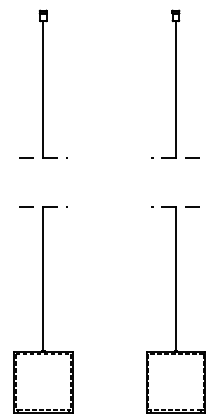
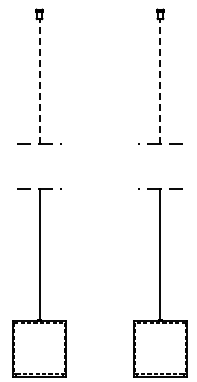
line: (43, 89) -> (39, 81), solid -> dashed
line: (175, 89) -> (160, 81), solid -> dashed

